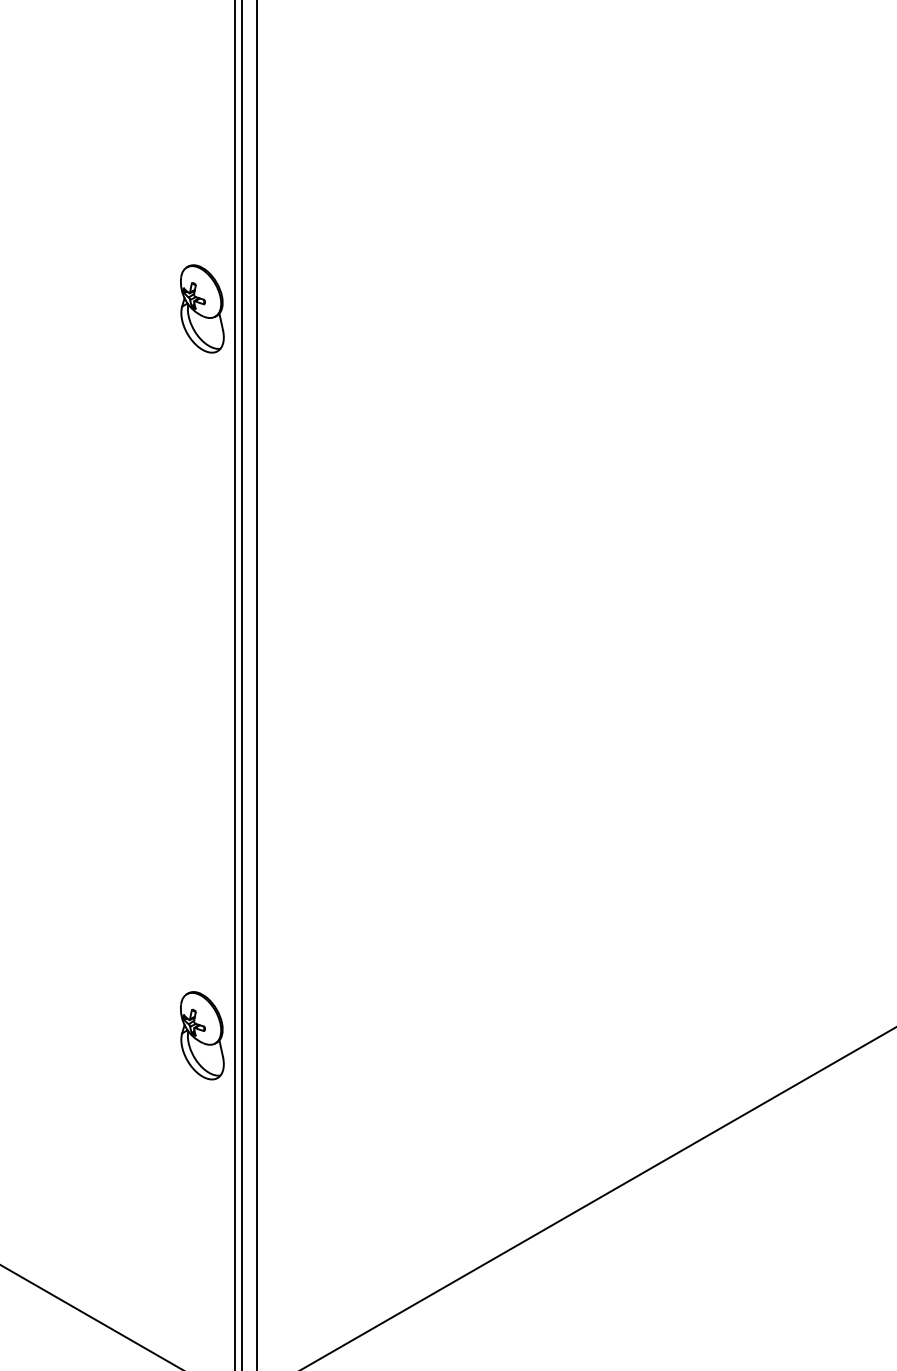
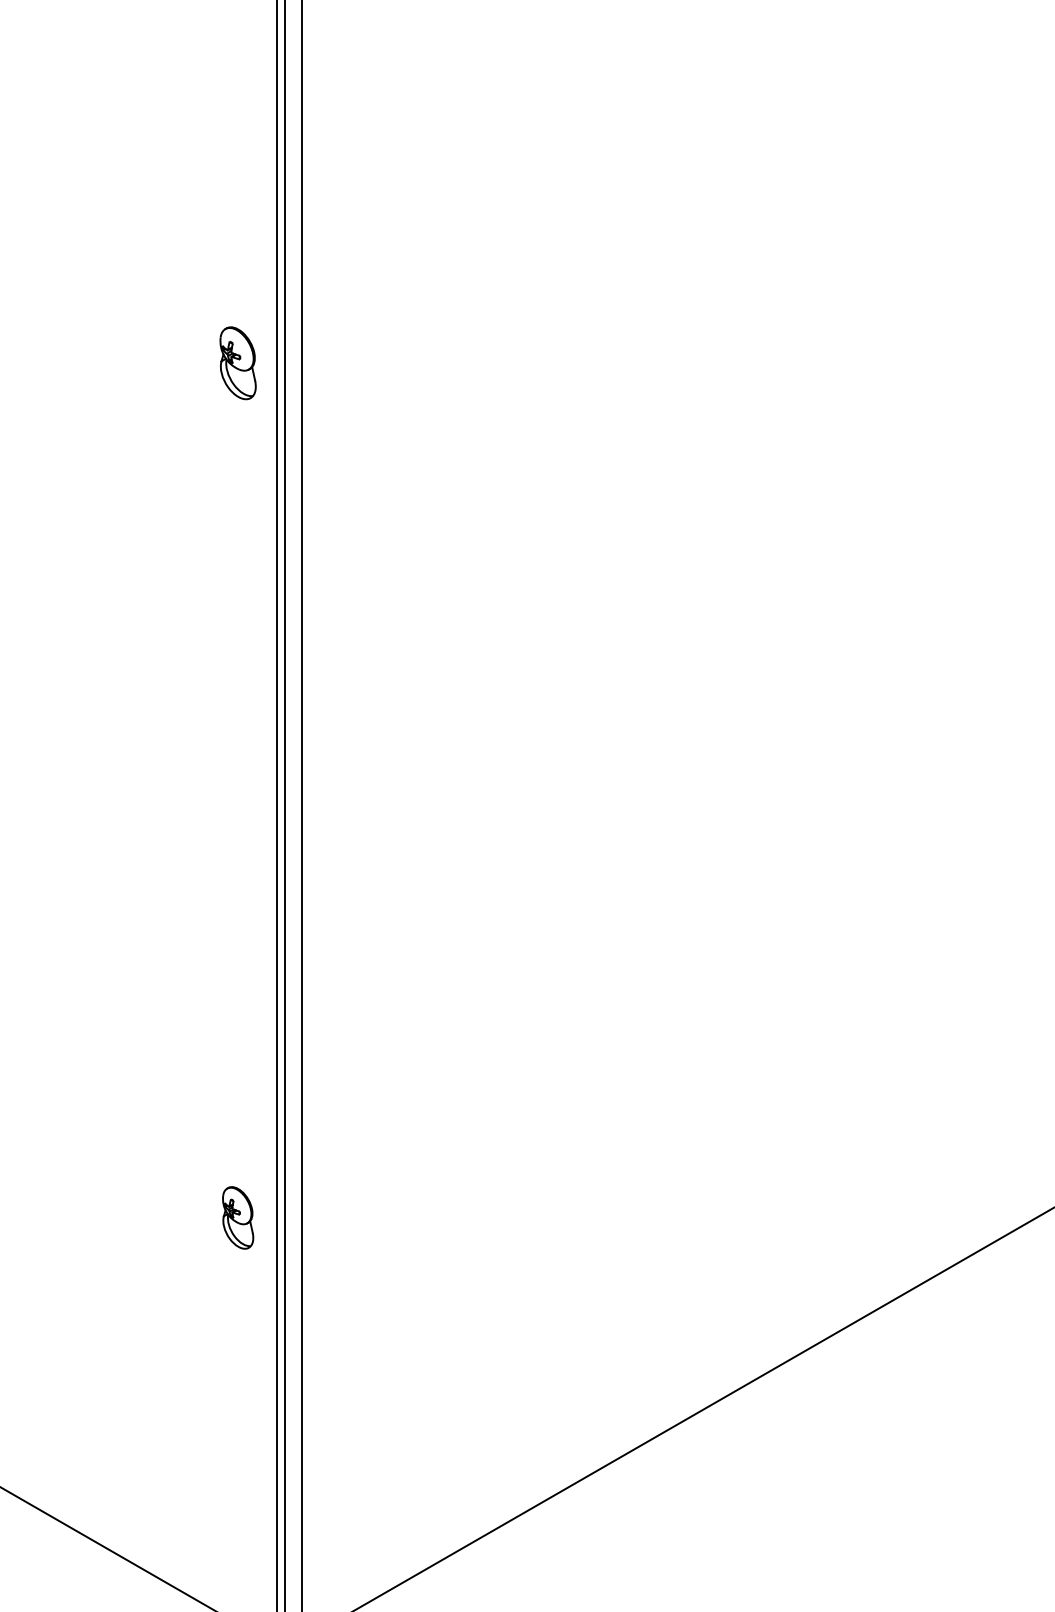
part: (202, 308) -> (238, 362), size x0.7
part: (202, 1035) -> (238, 1217), size x0.6

